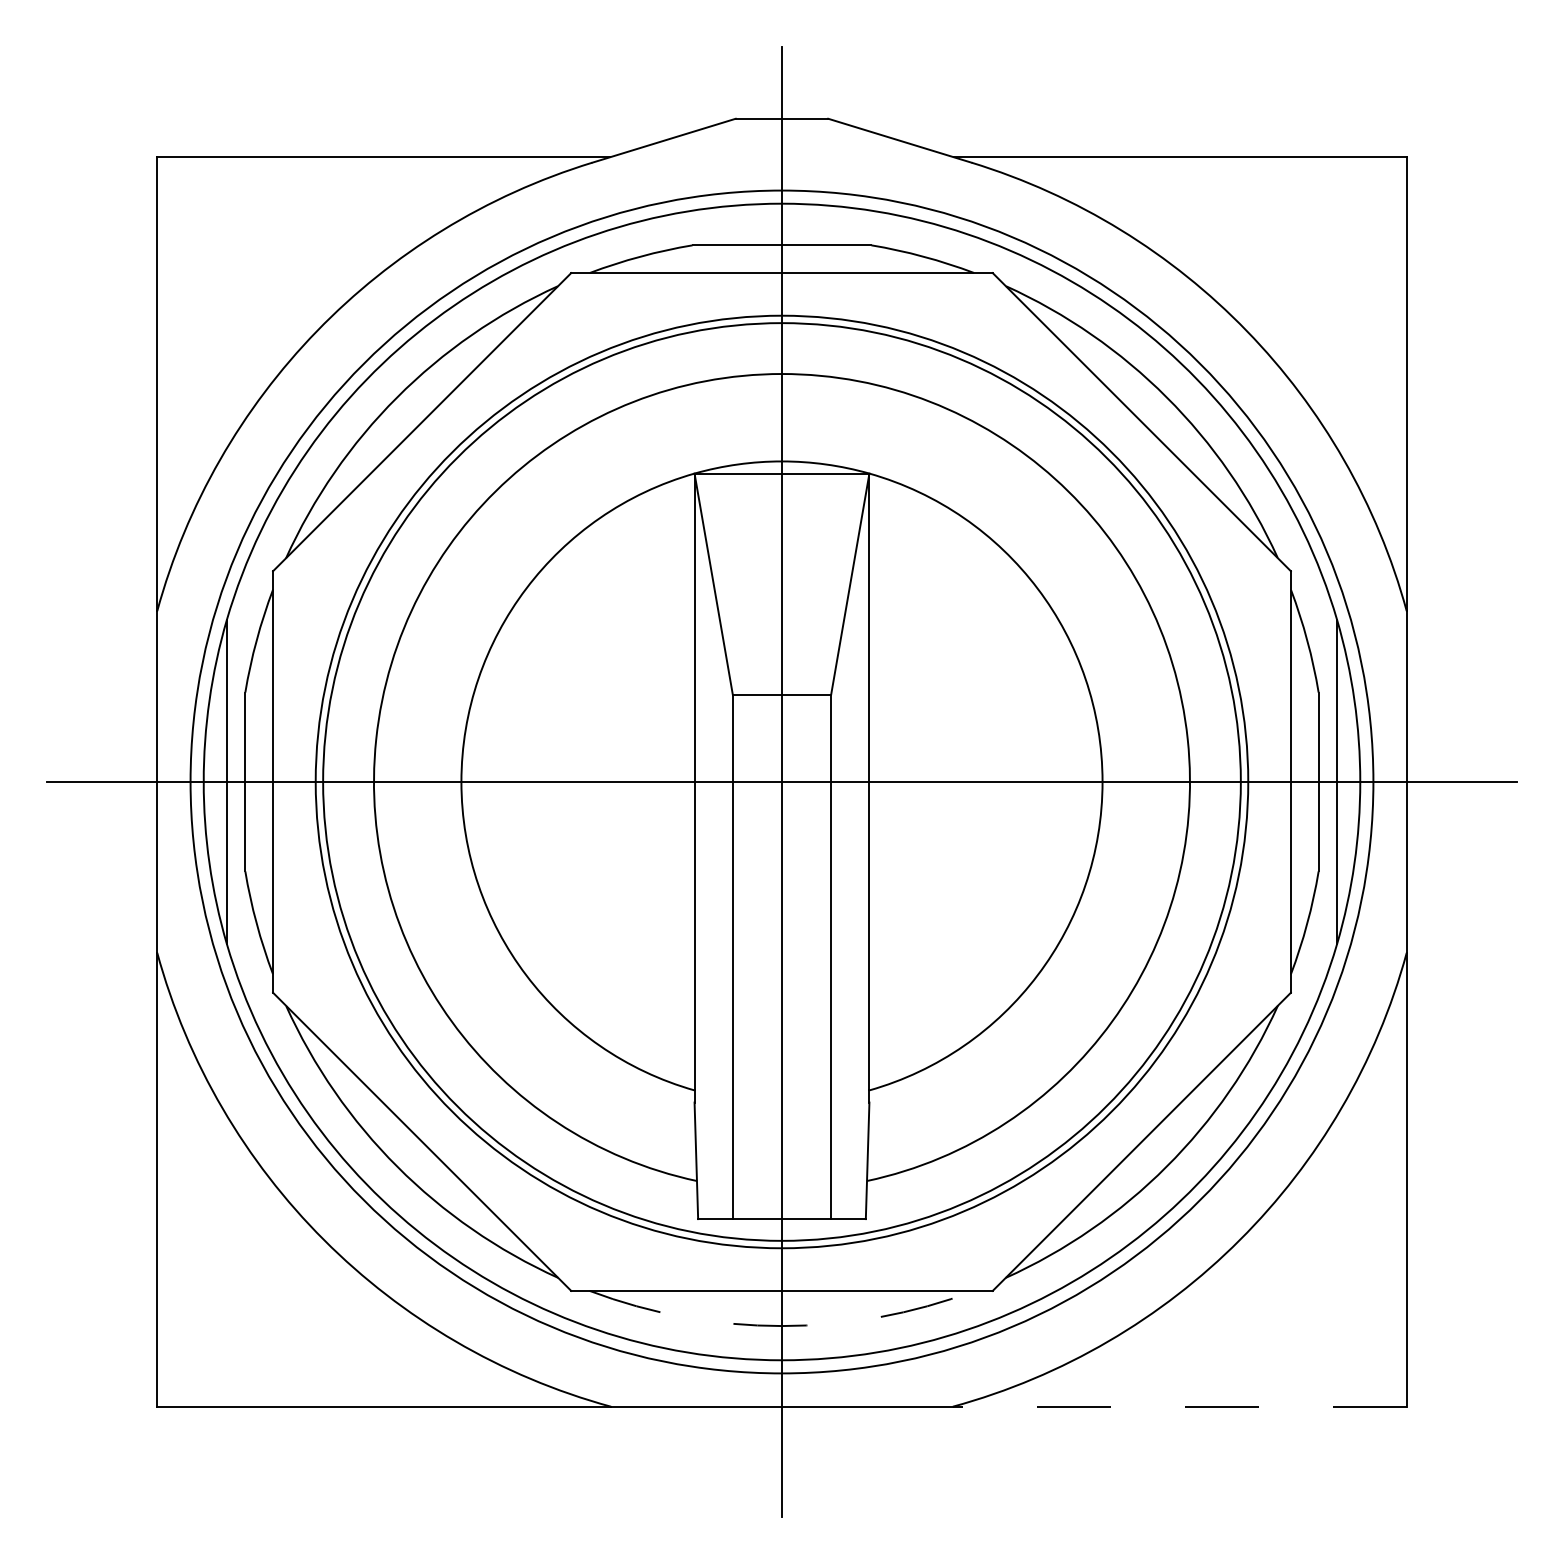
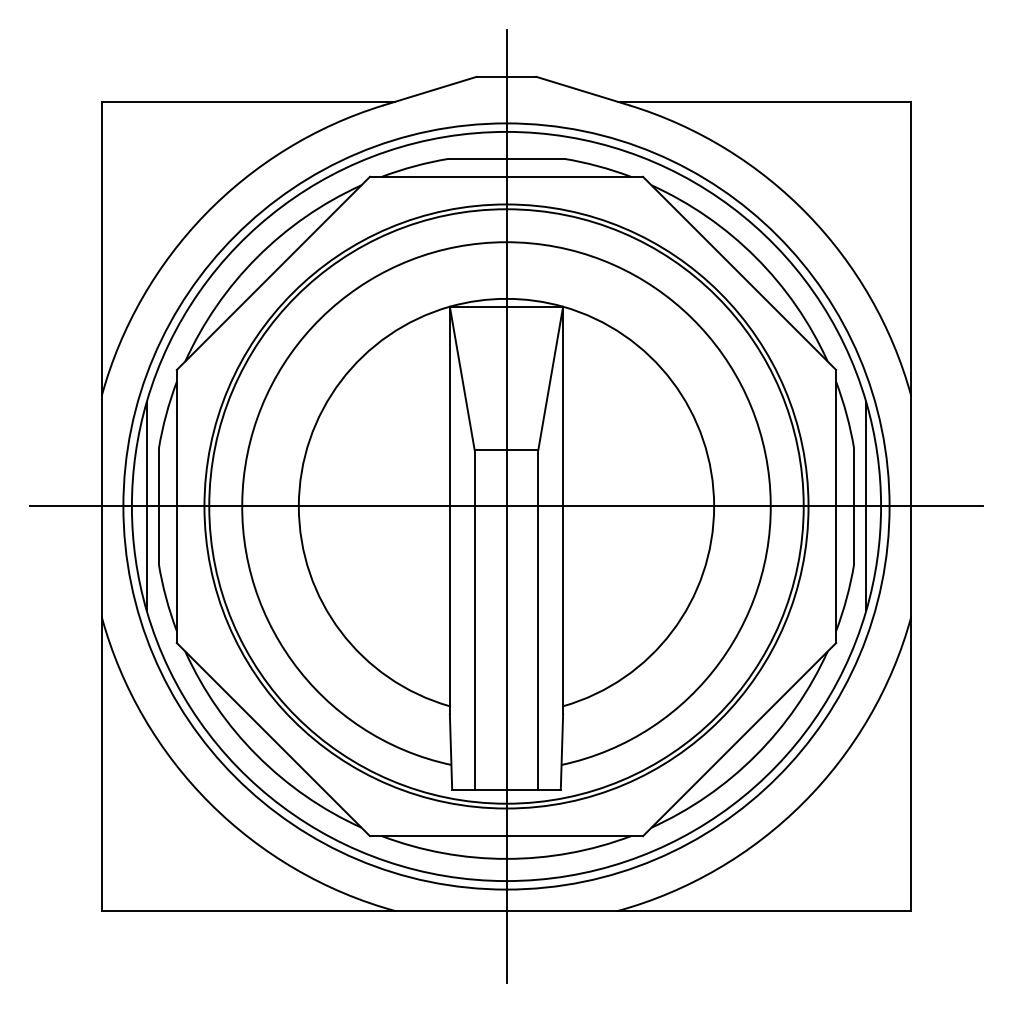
arc: (782, 1325) -> (506, 858), dashed -> solid
line: (1180, 1407) -> (764, 911), dashed -> solid

